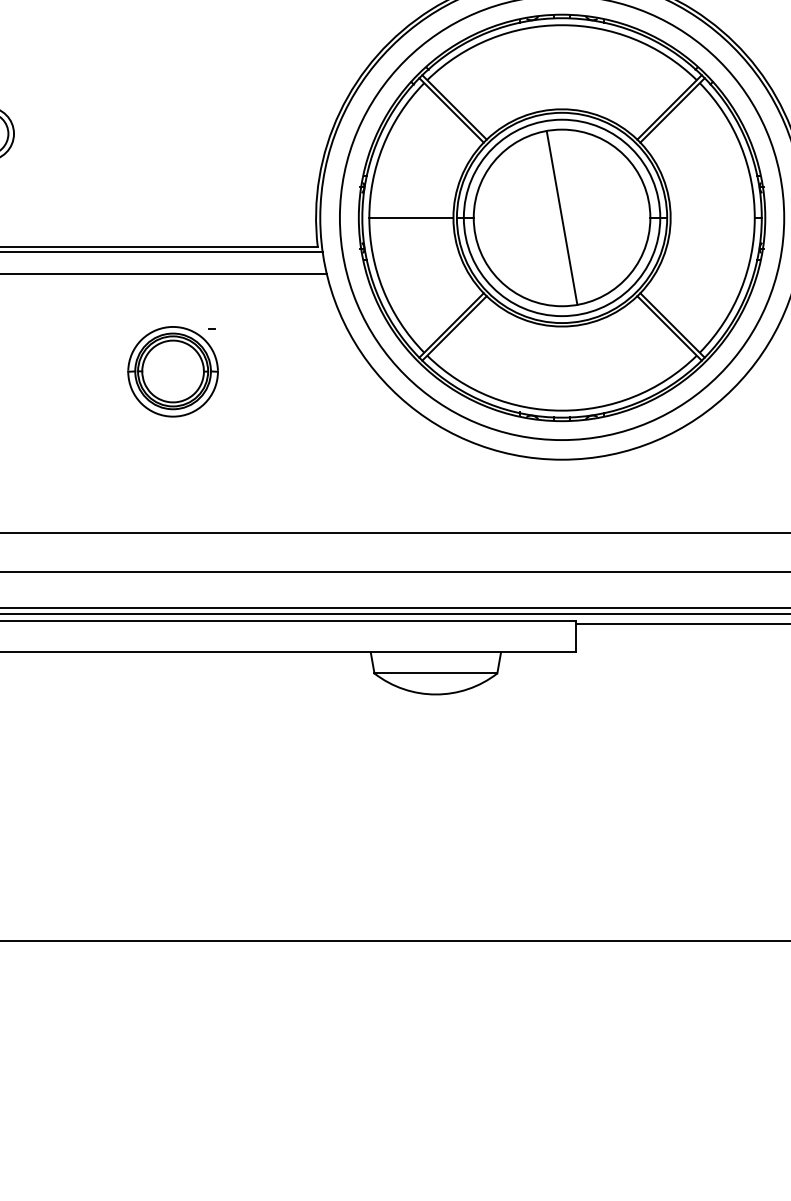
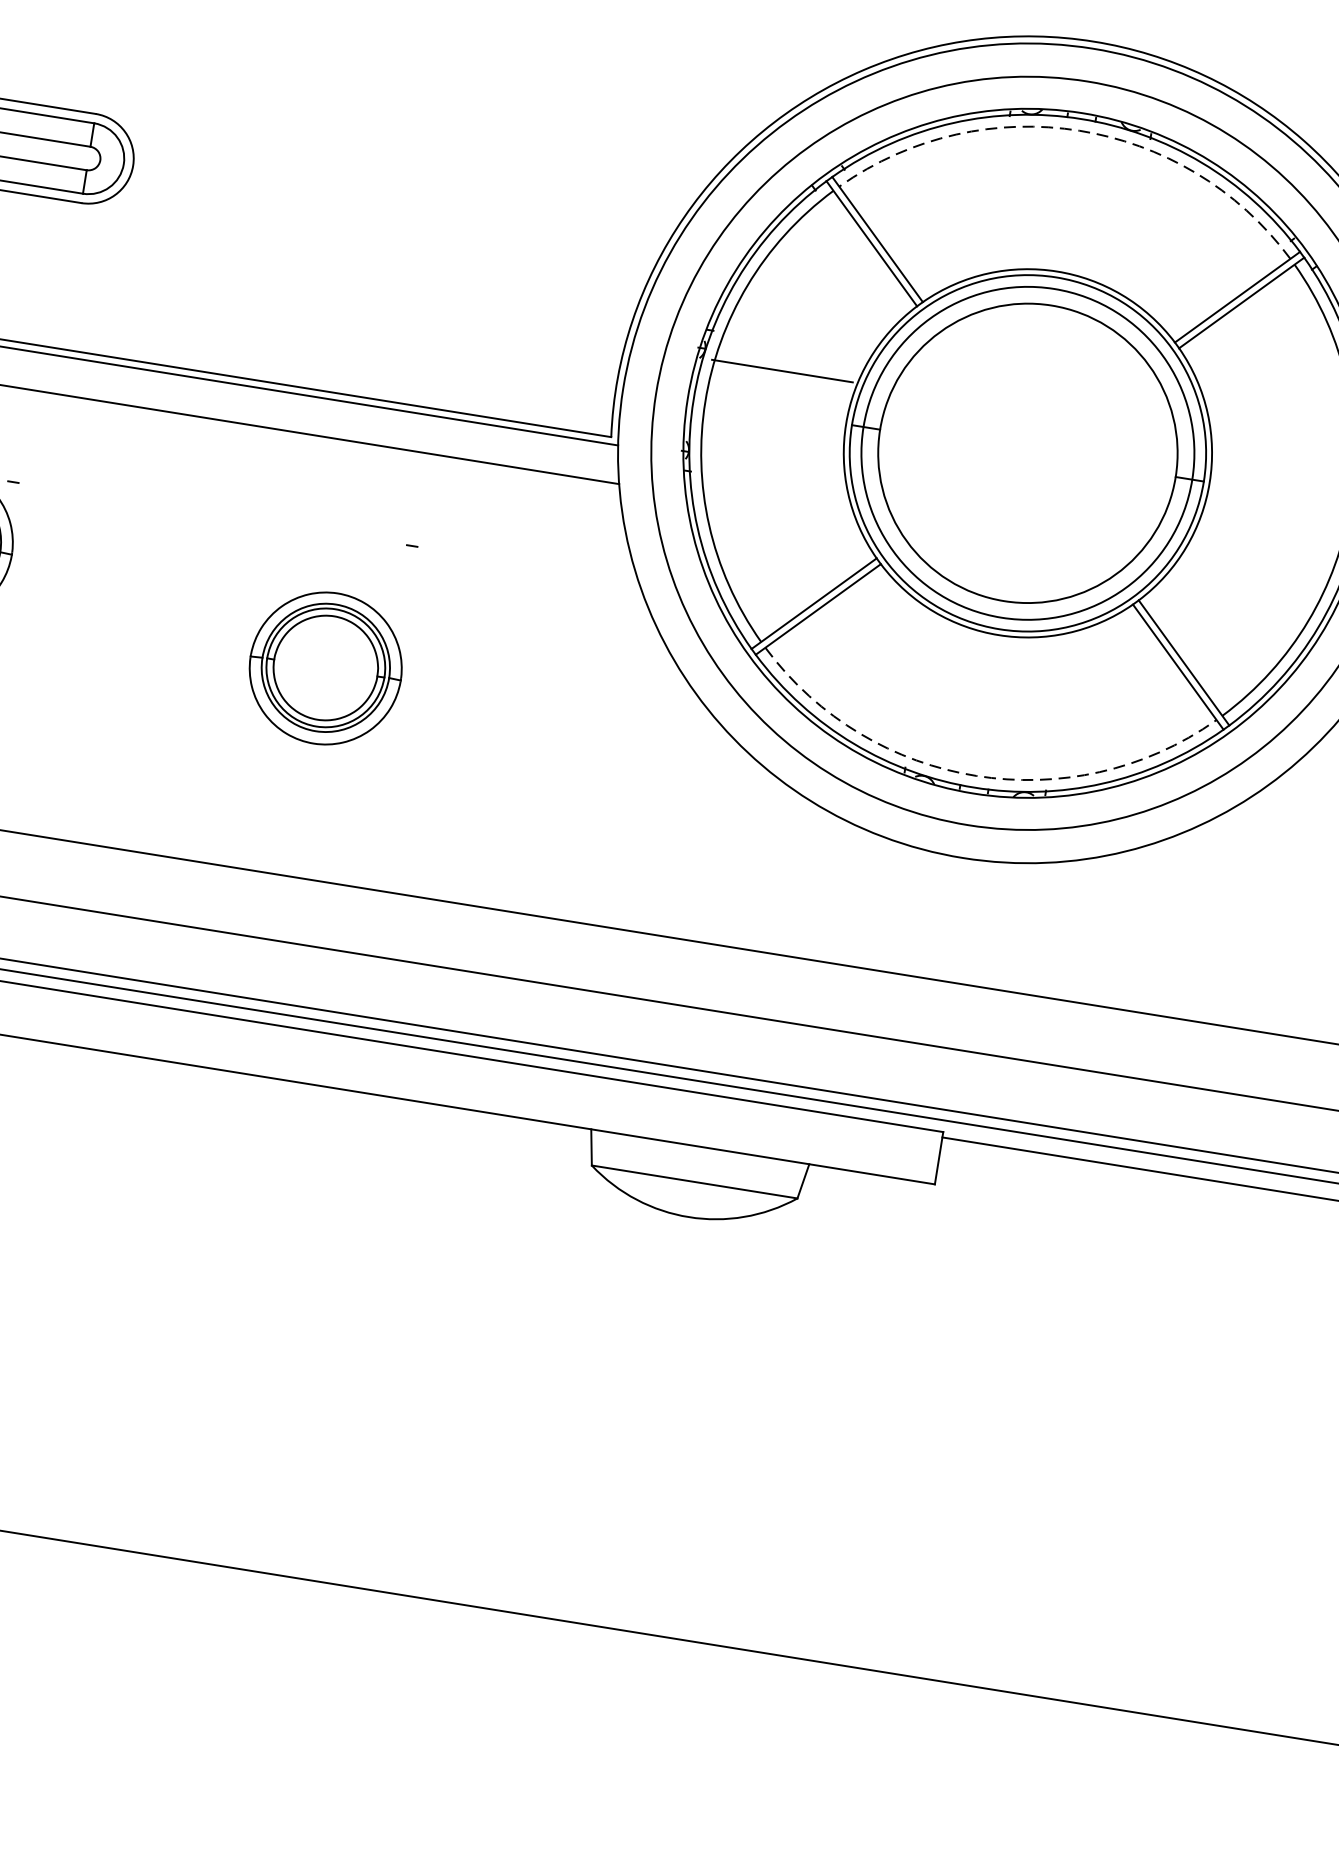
arc: (562, 25) -> (1080, 131), solid -> dashed
line: (411, 217) -> (782, 370), moved
line: (561, 217) -> (1027, 452), removed
part: (172, 371) -> (324, 667), moved
arc: (562, 410) -> (977, 775), solid -> dashed

